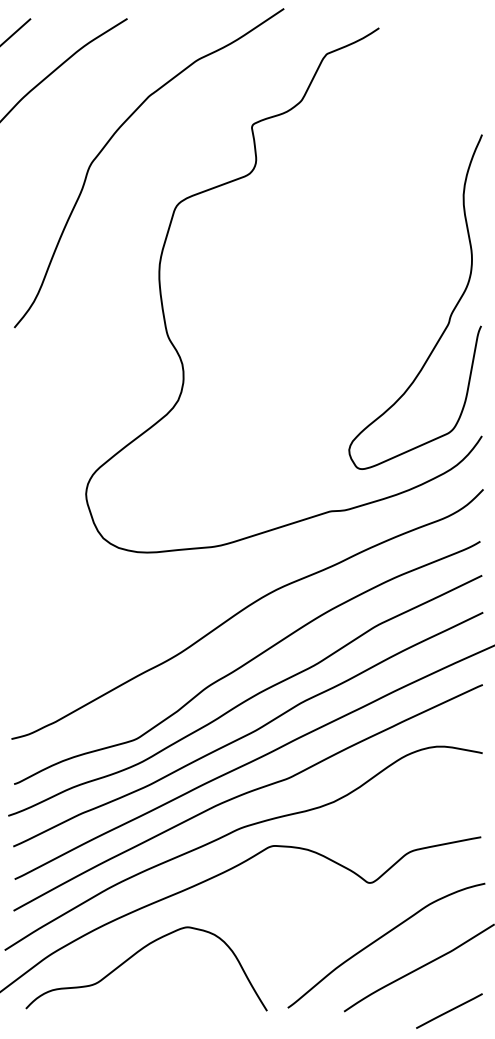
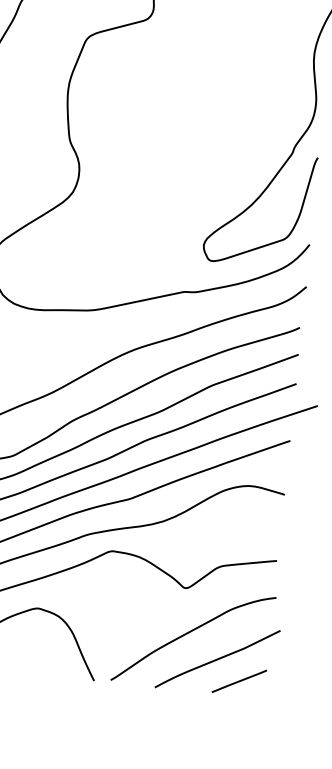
line: (449, 1010) -> (239, 680), moved

